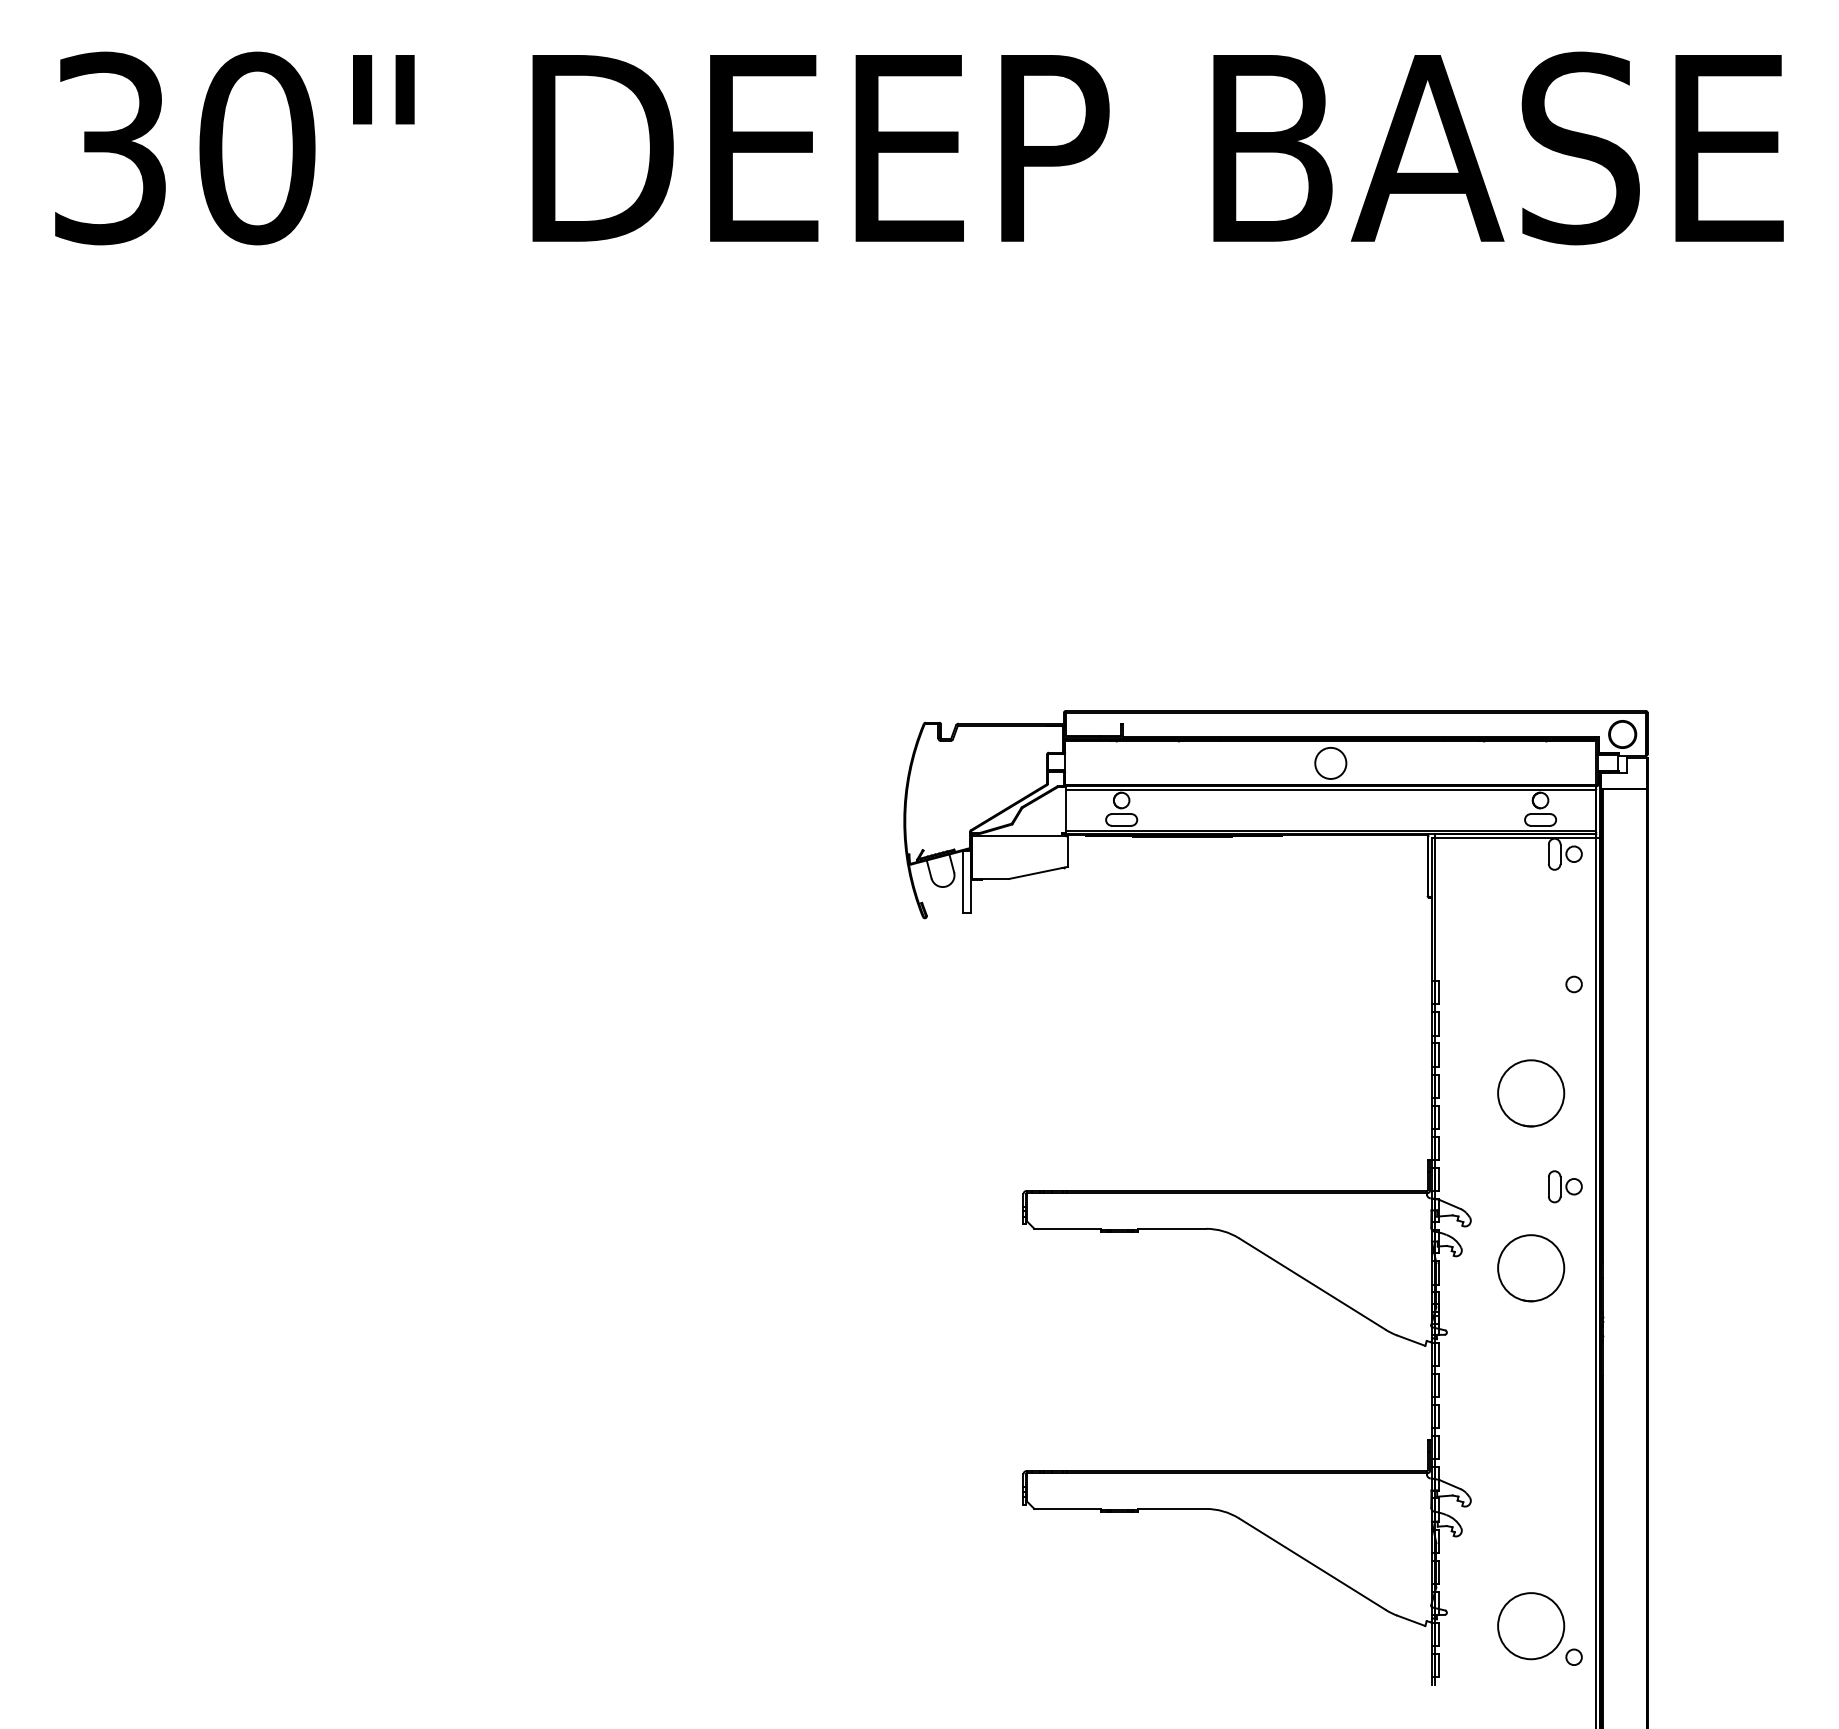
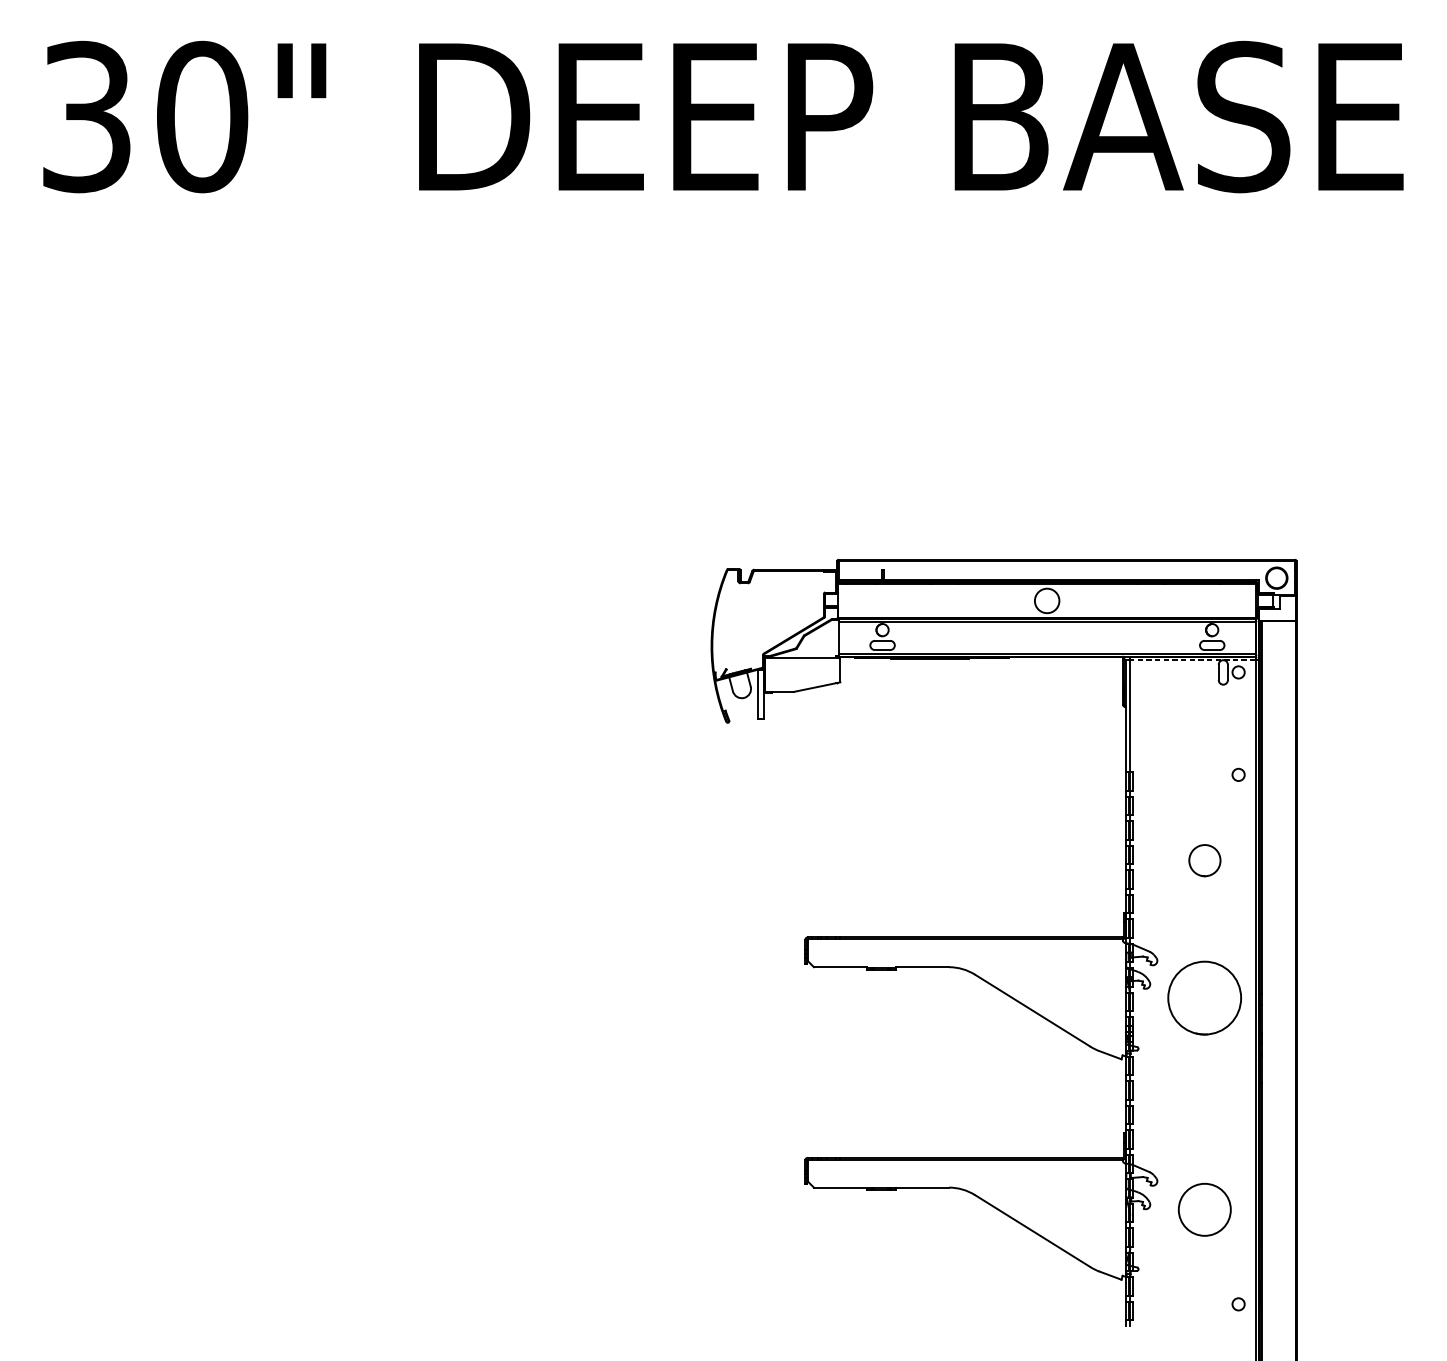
line: (1515, 838) -> (1192, 660), solid -> dashed
circle: (1531, 1093) -> (1205, 860), size x0.6
part: (1565, 1186) -> (1231, 933), removed
circle: (1531, 1268) -> (1205, 998), size x1.4
circle: (1531, 1626) -> (1205, 1210), moved

